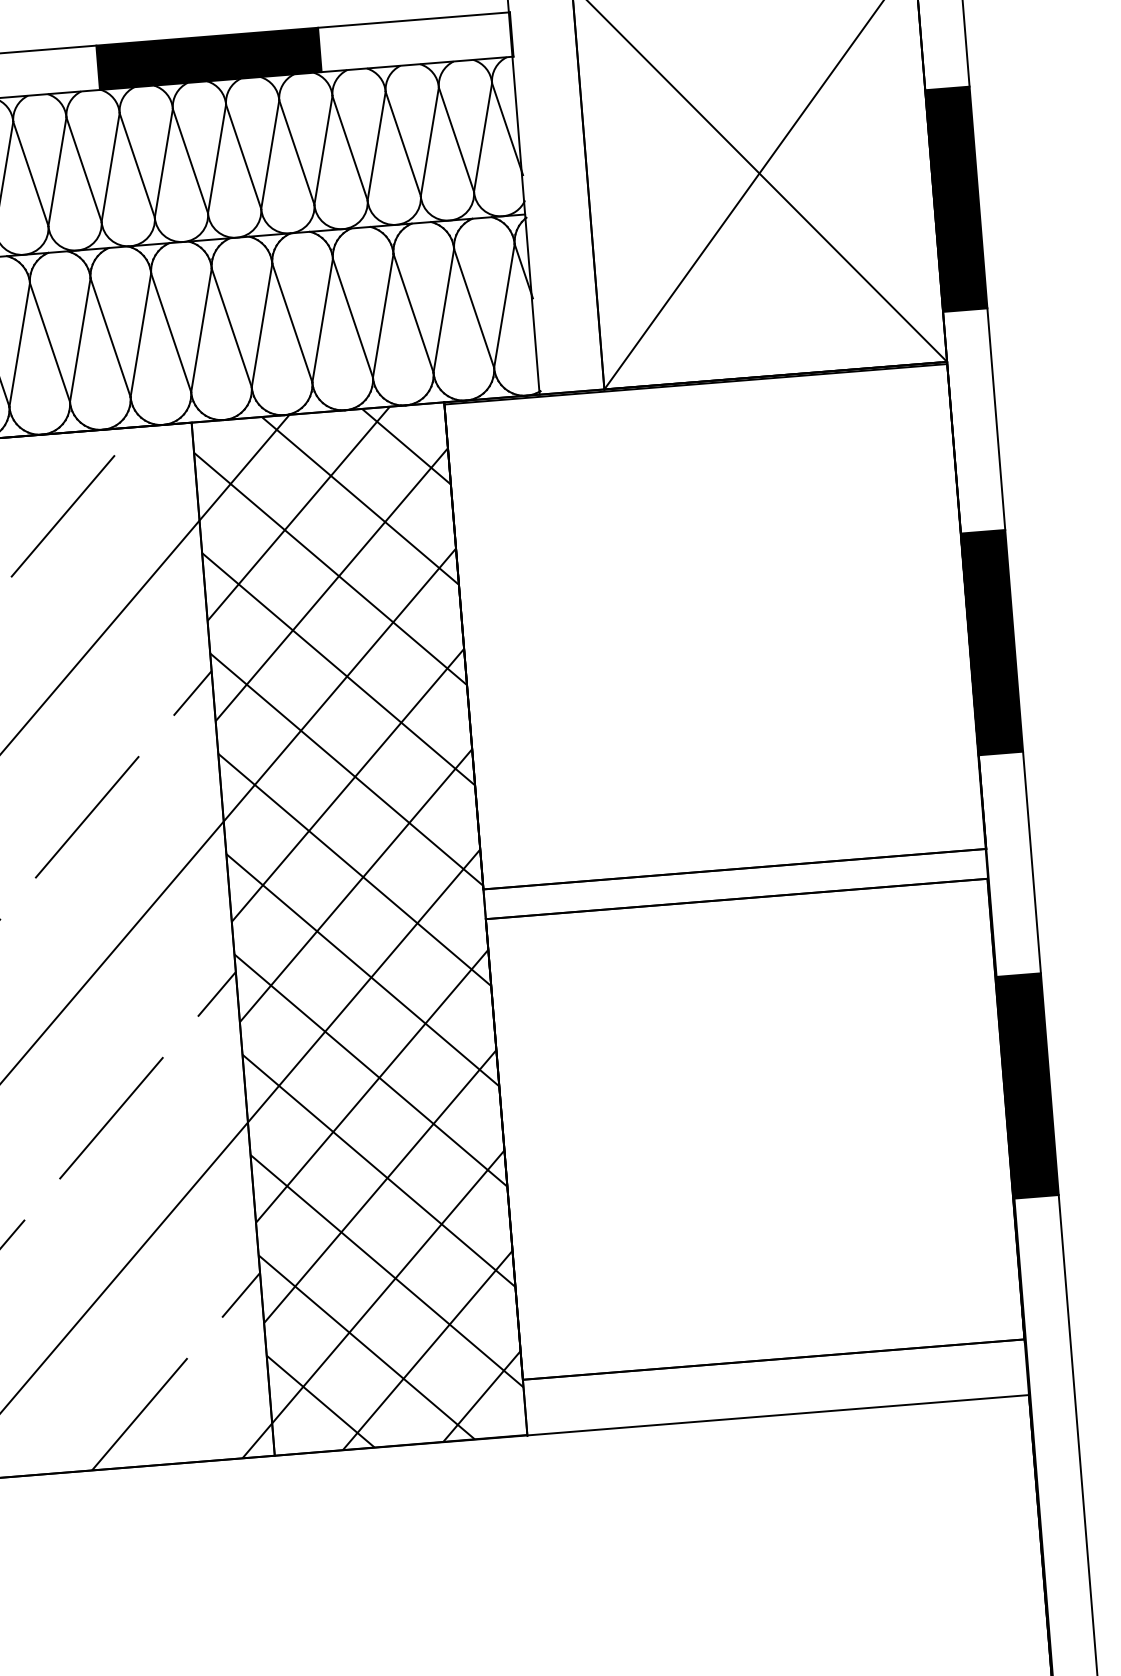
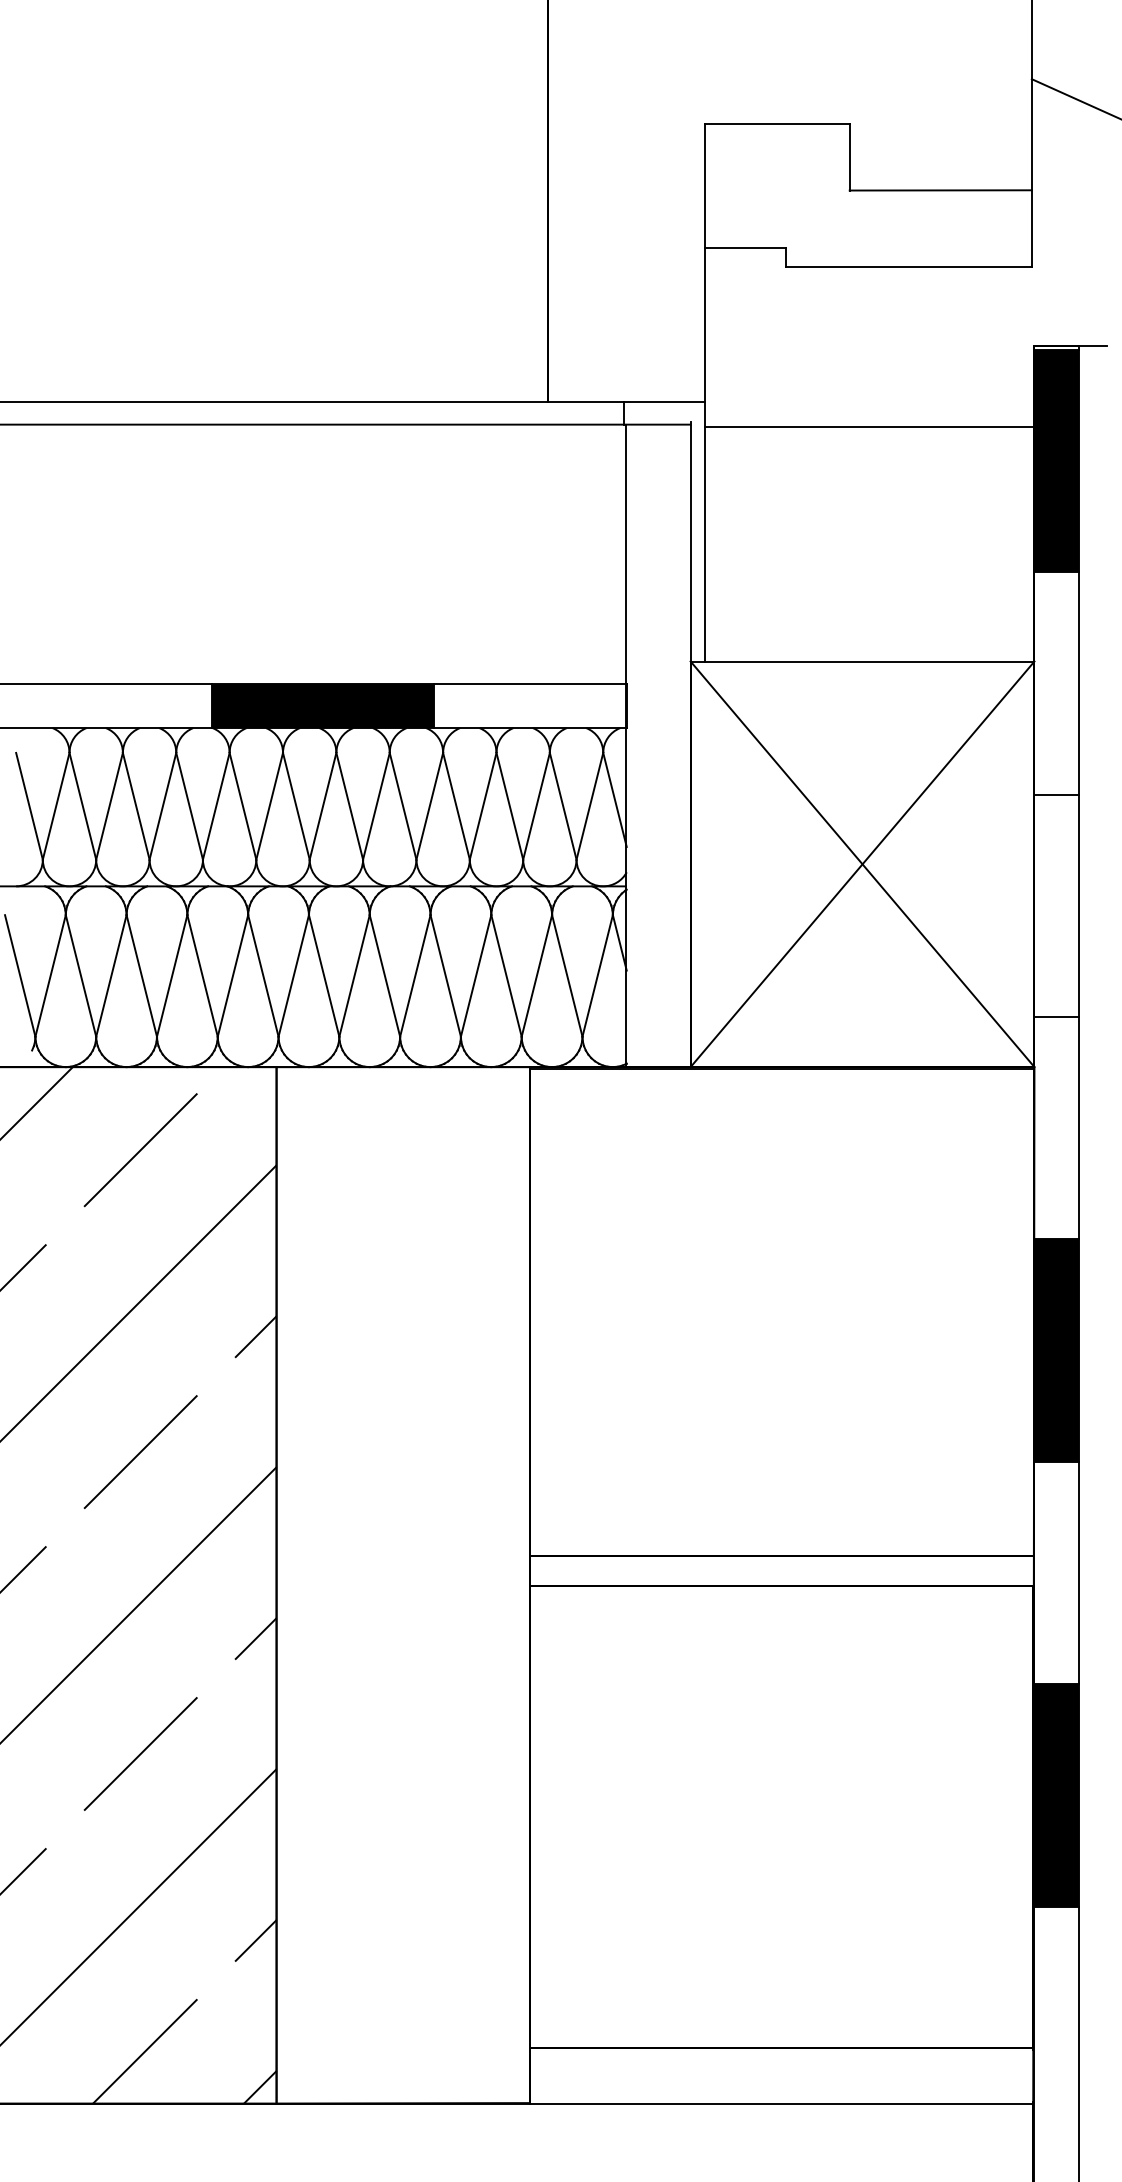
fill: (956, 199) -> (1056, 905), removed
hatch: (359, 929) -> (403, 1585), removed

